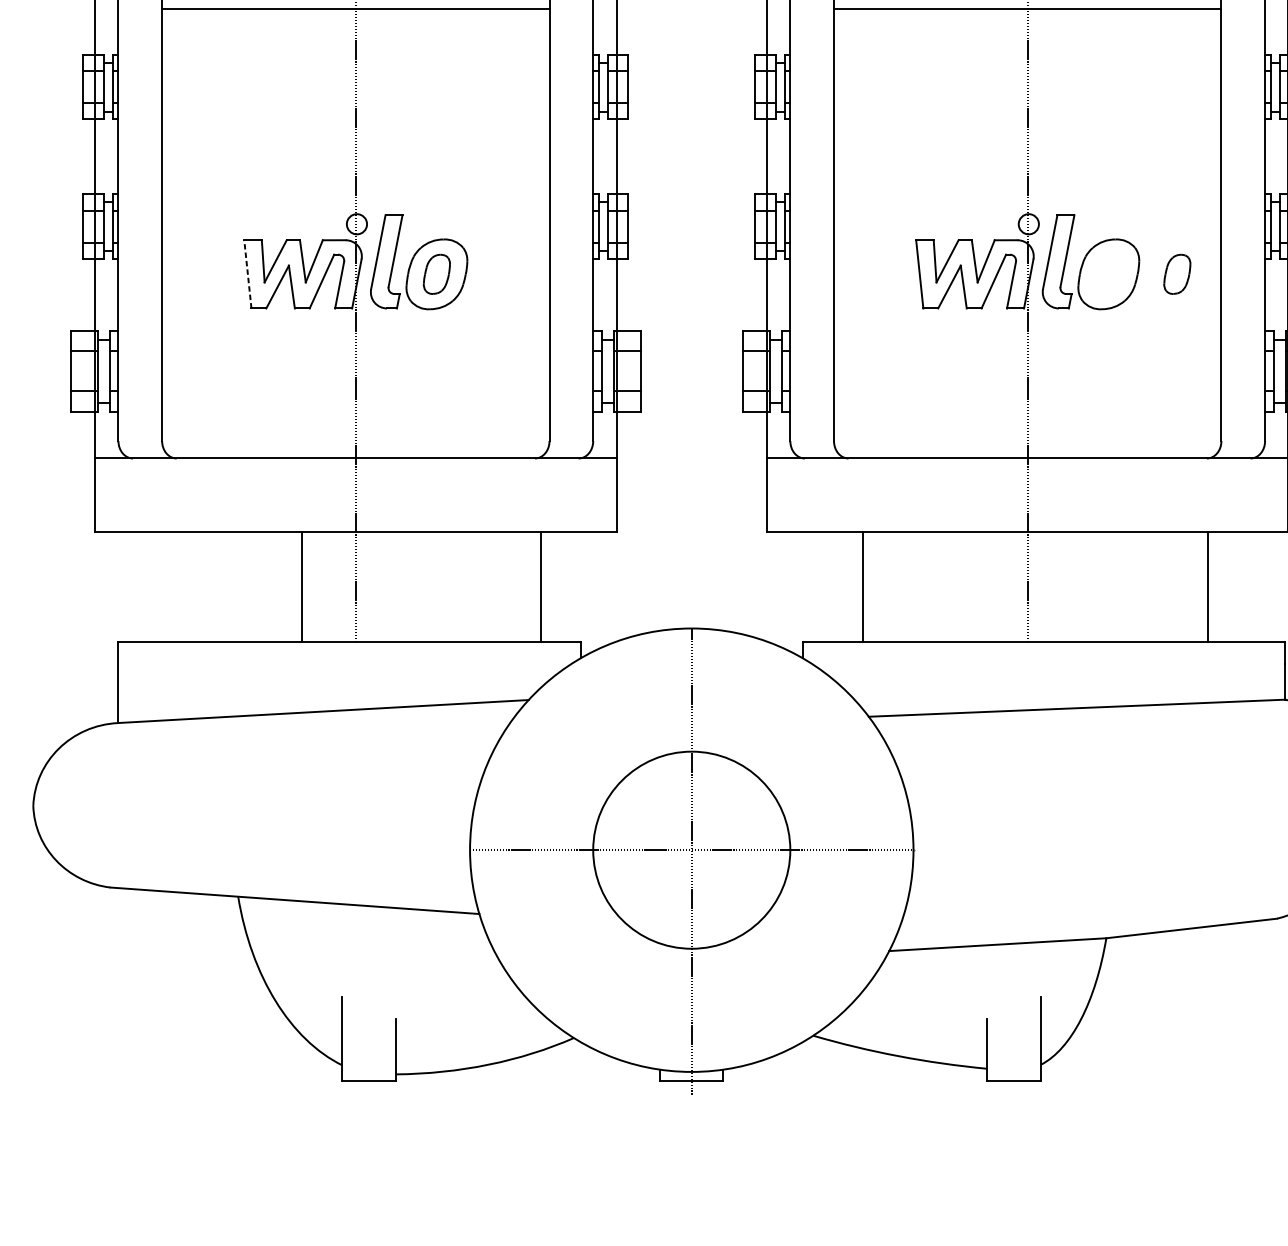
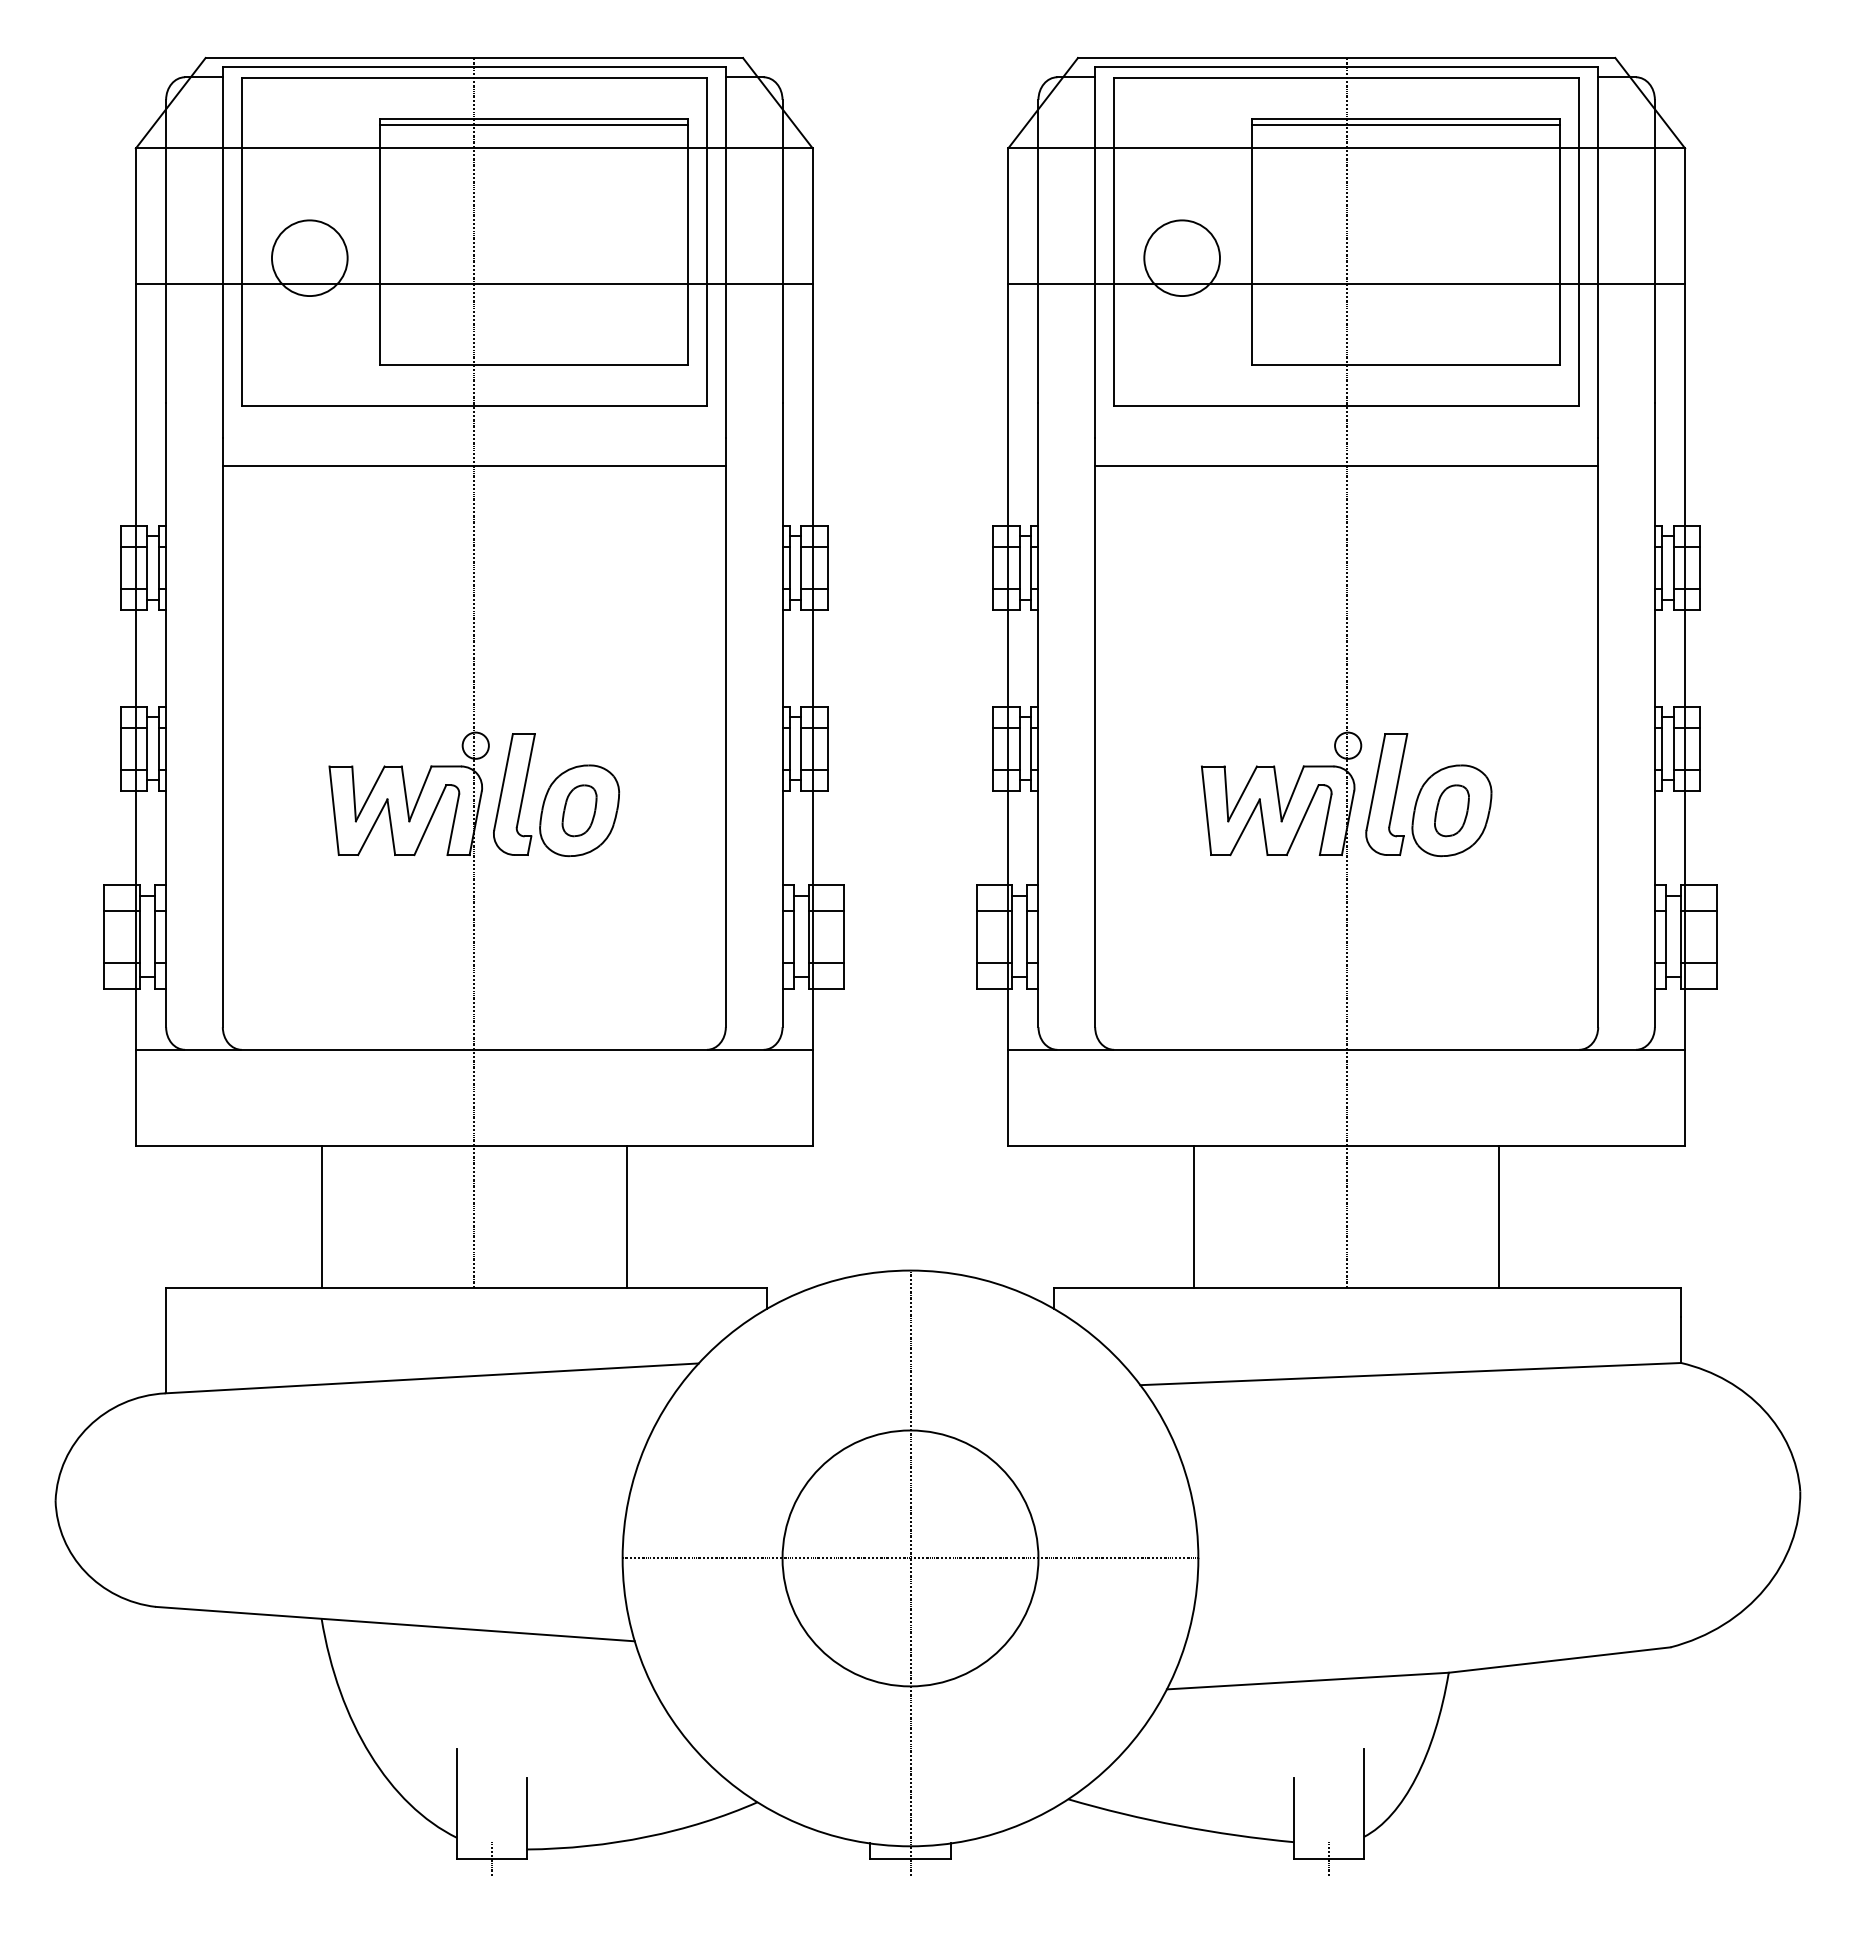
line: (248, 274) -> (334, 810), dashed -> solid
part: (1176, 274) -> (1451, 810), moved
line: (302, 586) -> (322, 1216), moved
line: (540, 586) -> (626, 1216), moved
line: (862, 586) -> (1194, 1216), moved
line: (1207, 586) -> (1498, 1216), moved
line: (369, 1081) -> (491, 1858), added
line: (1014, 1081) -> (1329, 1858), added

